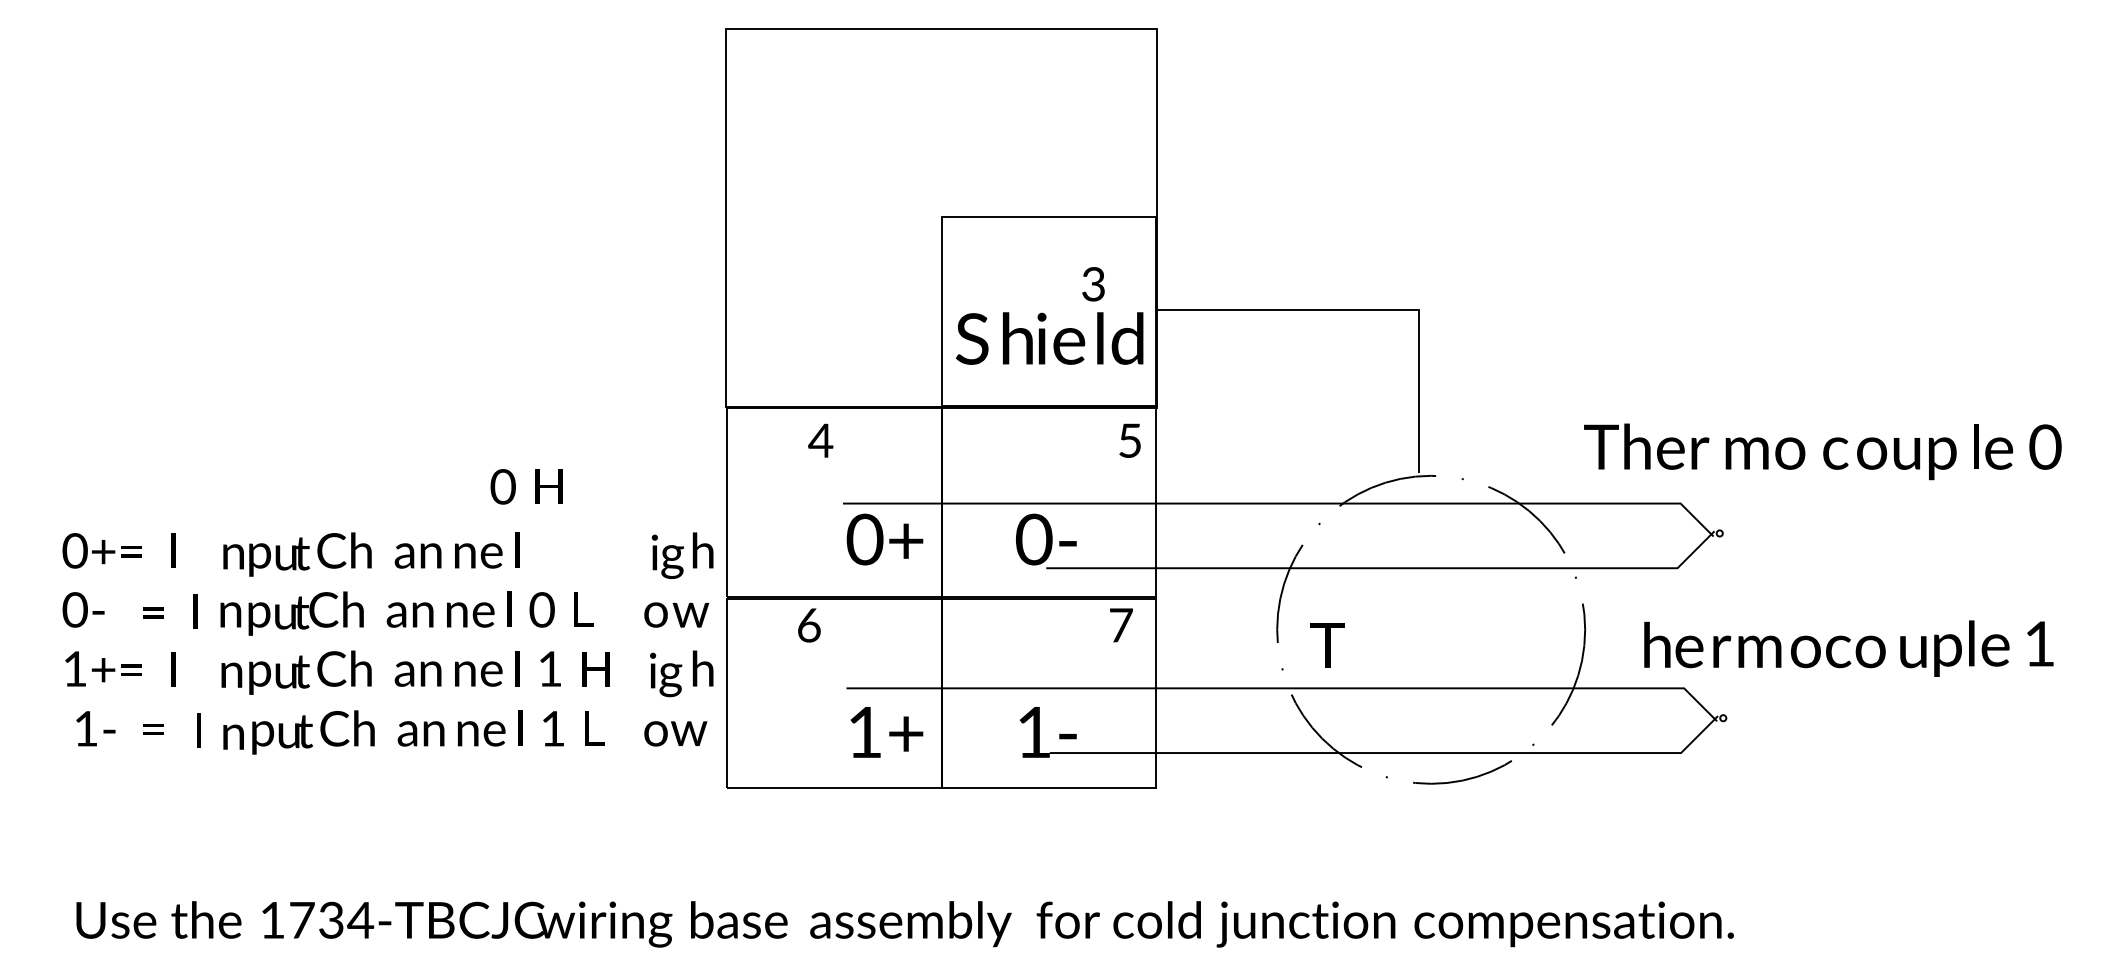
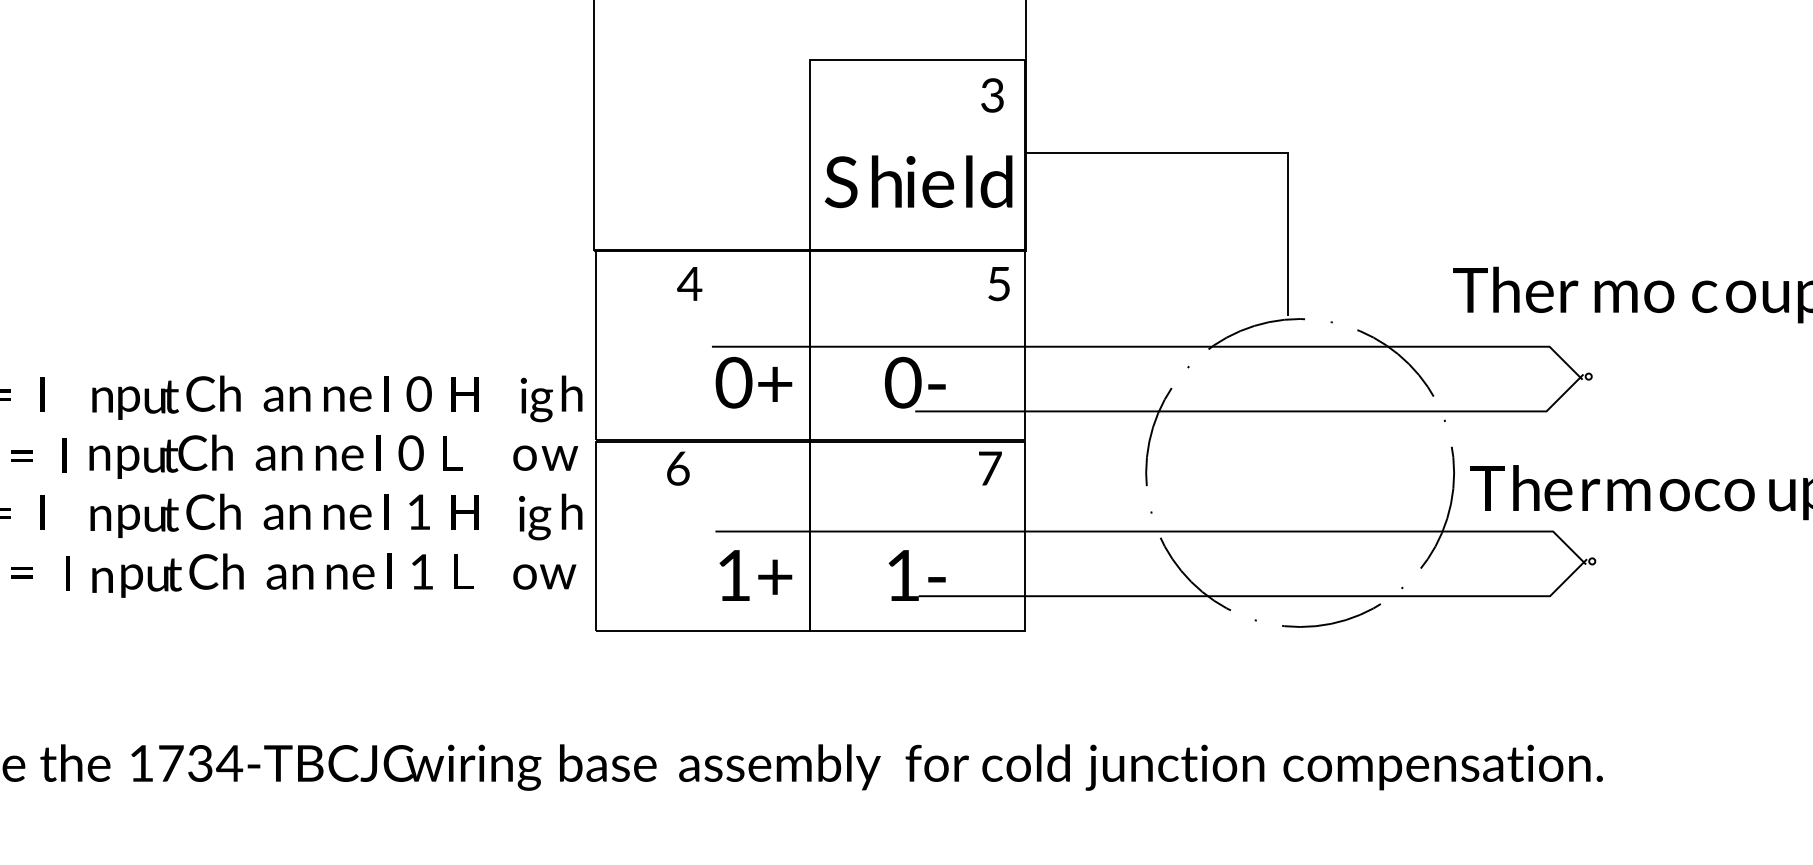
text: (1093, 284) -> (992, 95), moved
text: (526, 486) -> (442, 393), moved
text: (1327, 645) -> (1487, 488), moved

